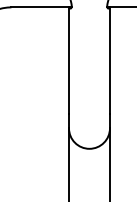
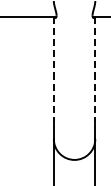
line: (69, 61) -> (54, 71), solid -> dashed
line: (109, 61) -> (94, 71), solid -> dashed

